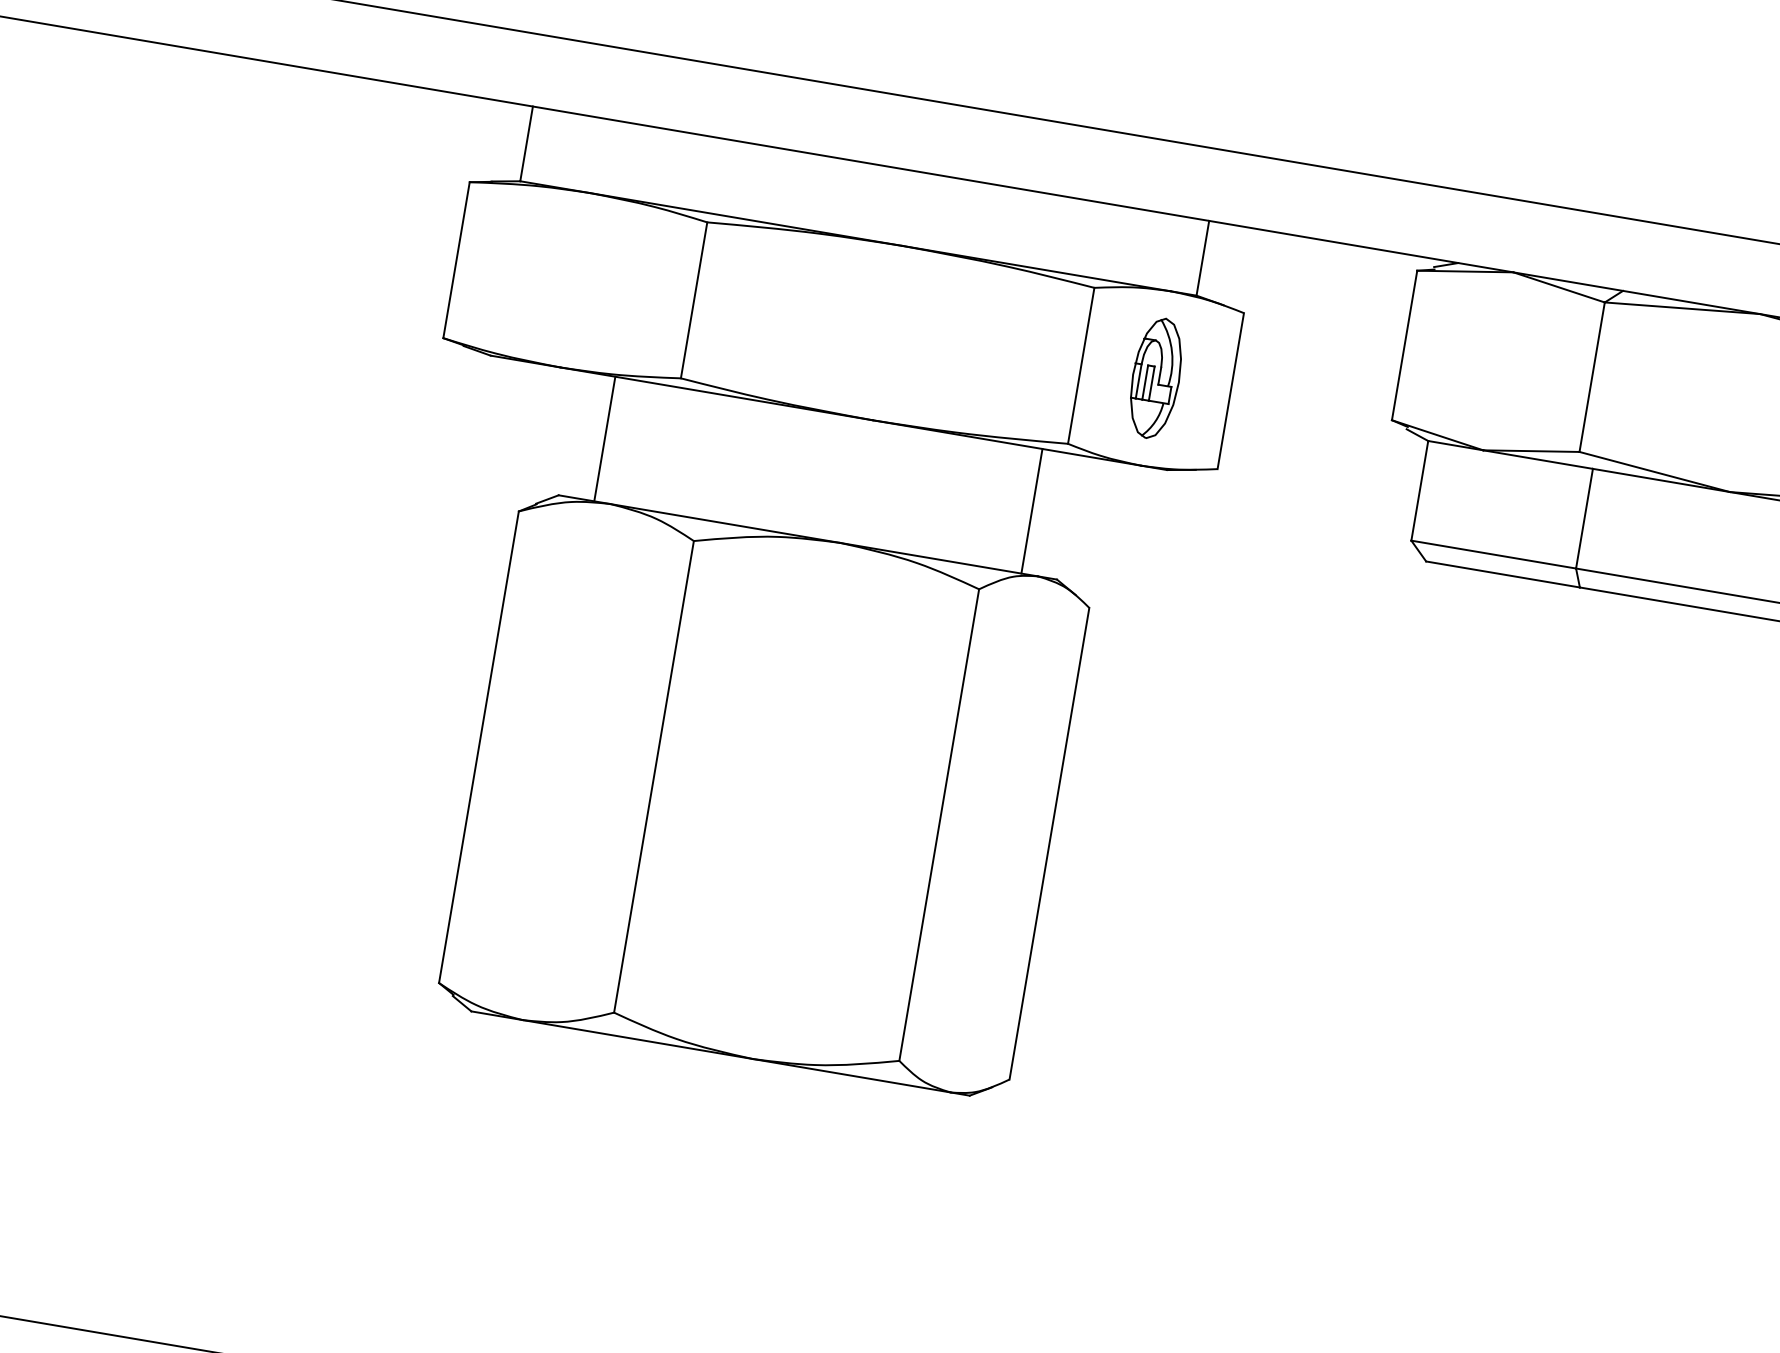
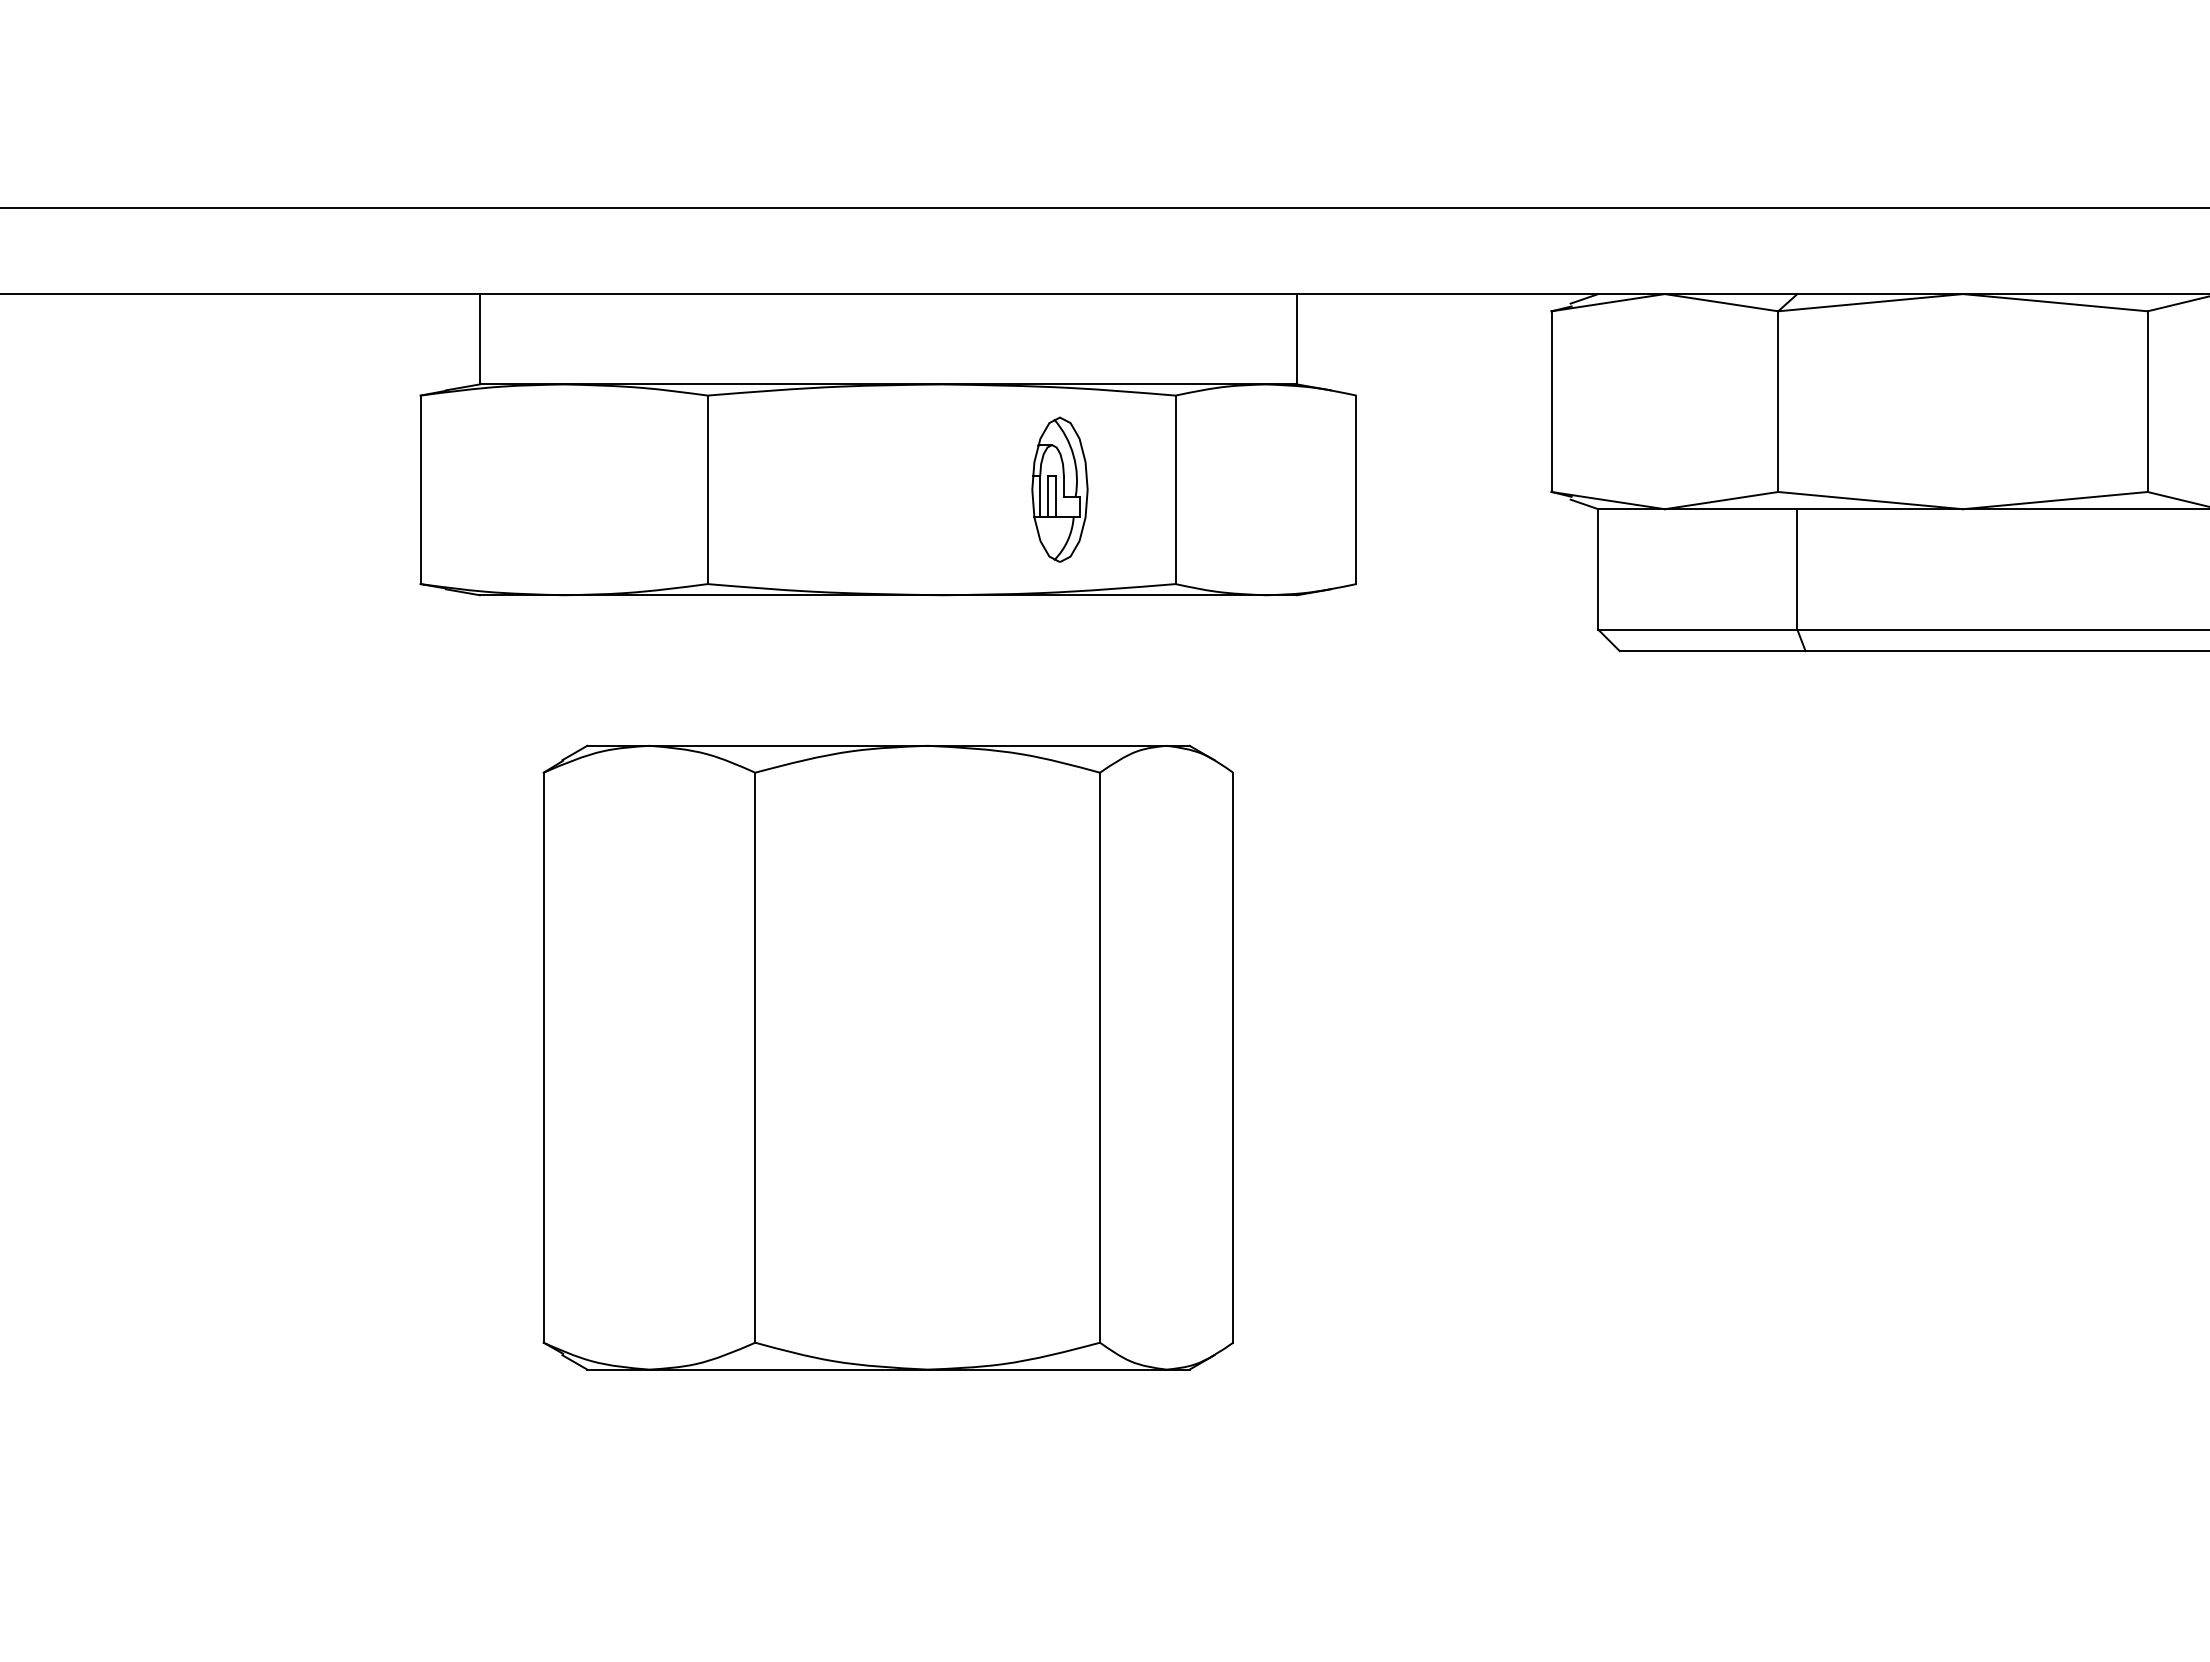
part: (1155, 378) -> (1059, 489), moved
line: (604, 439) -> (630, 670), removed
line: (1031, 511) -> (1146, 670), removed

